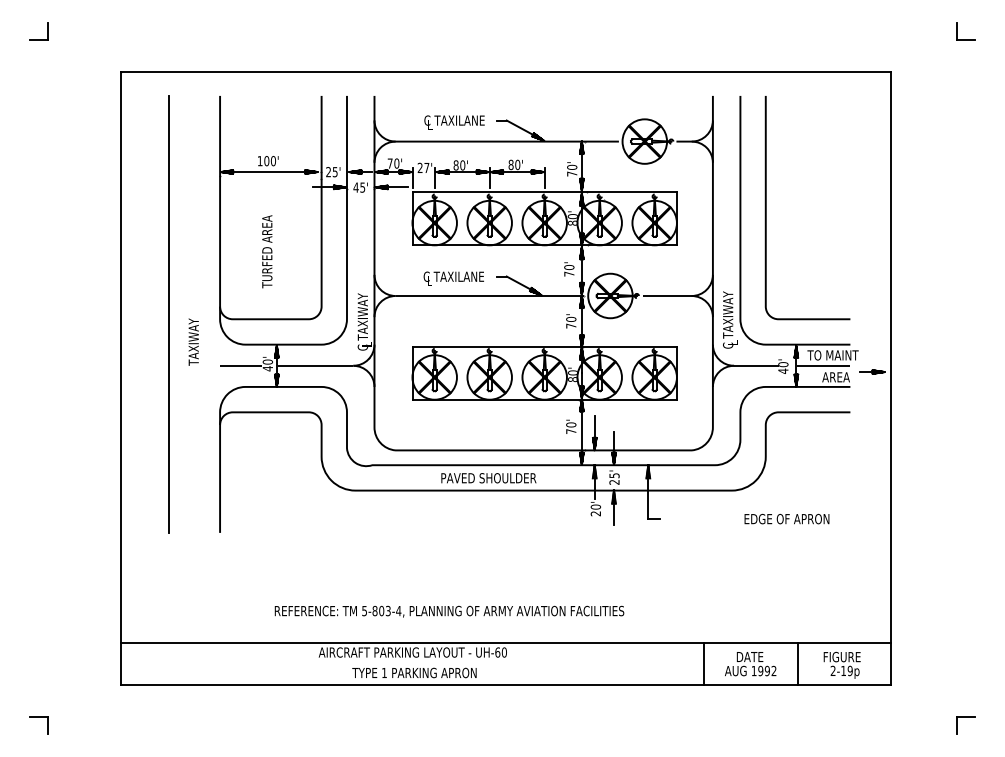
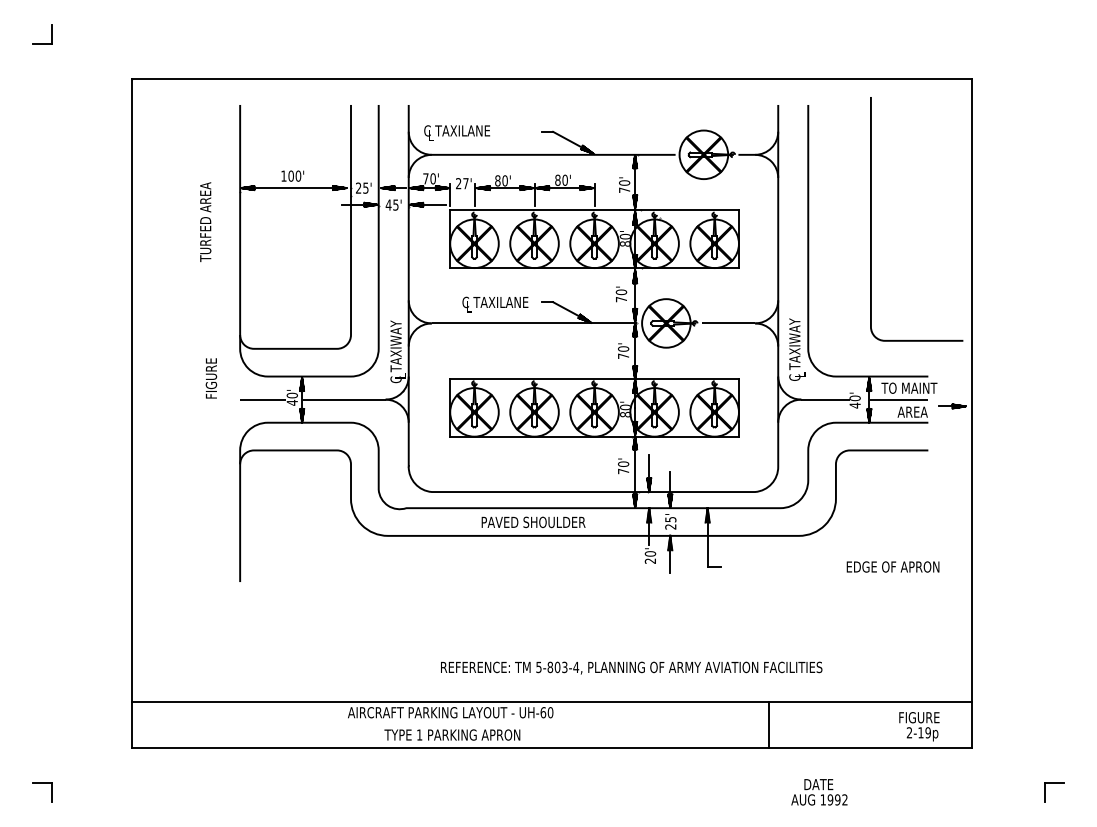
part: (957, 31) -> (1045, 34), removed
text: (454, 122) -> (457, 132), moved
curve: (766, 208) -> (871, 219), moved
text: (267, 251) -> (205, 221), moved
line: (169, 314) -> (184, 343), removed
text: (193, 341) -> (211, 373), TAXIWAY -> FIGURE
text: (786, 518) -> (892, 566), moved
text: (449, 611) -> (631, 667), moved
text: (750, 664) -> (819, 792), moved
line: (797, 664) -> (870, 725), removed

